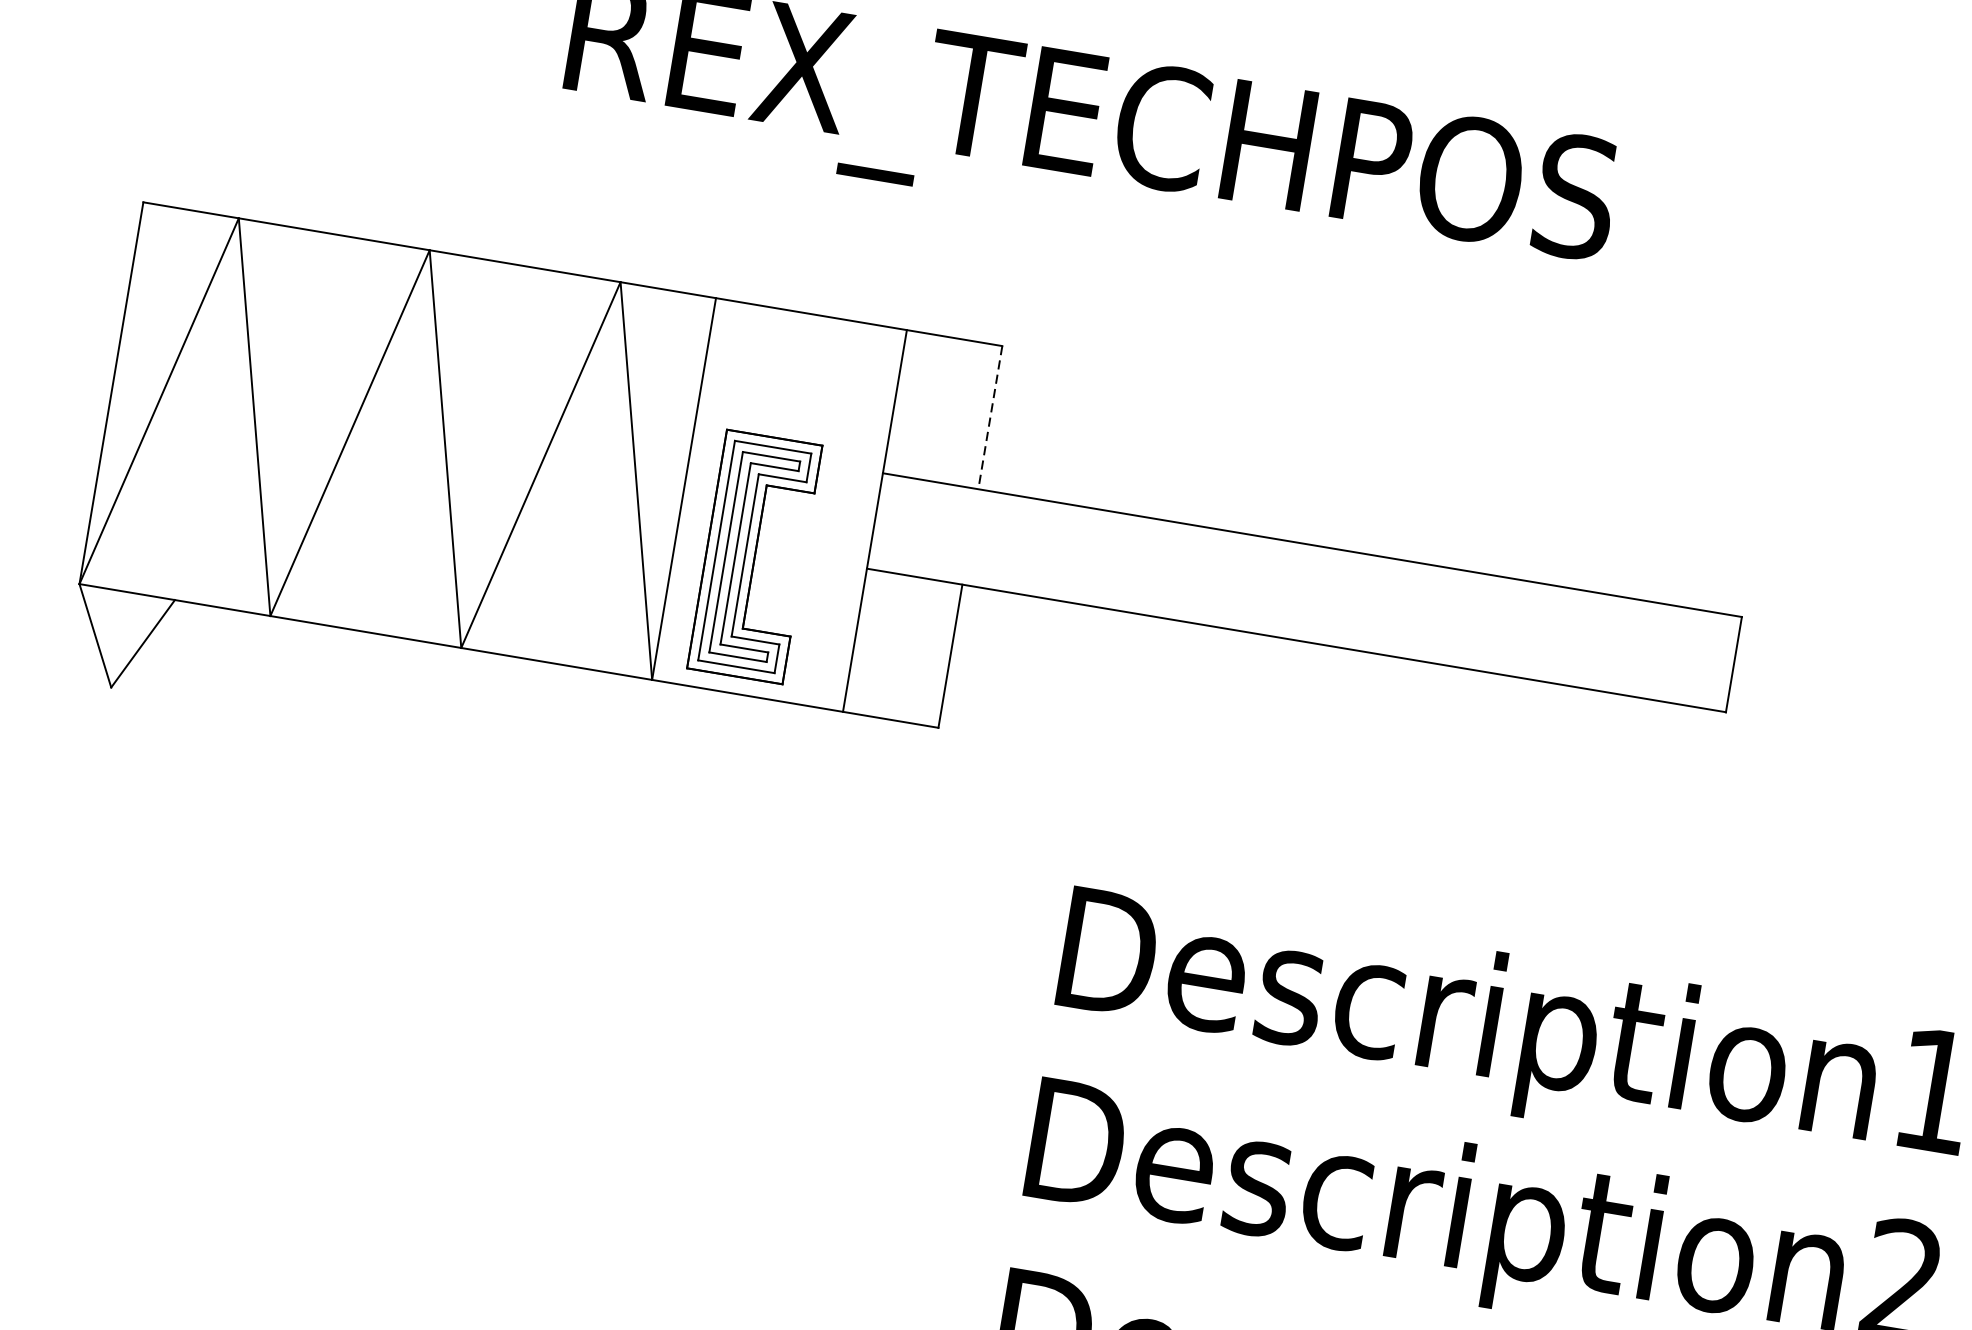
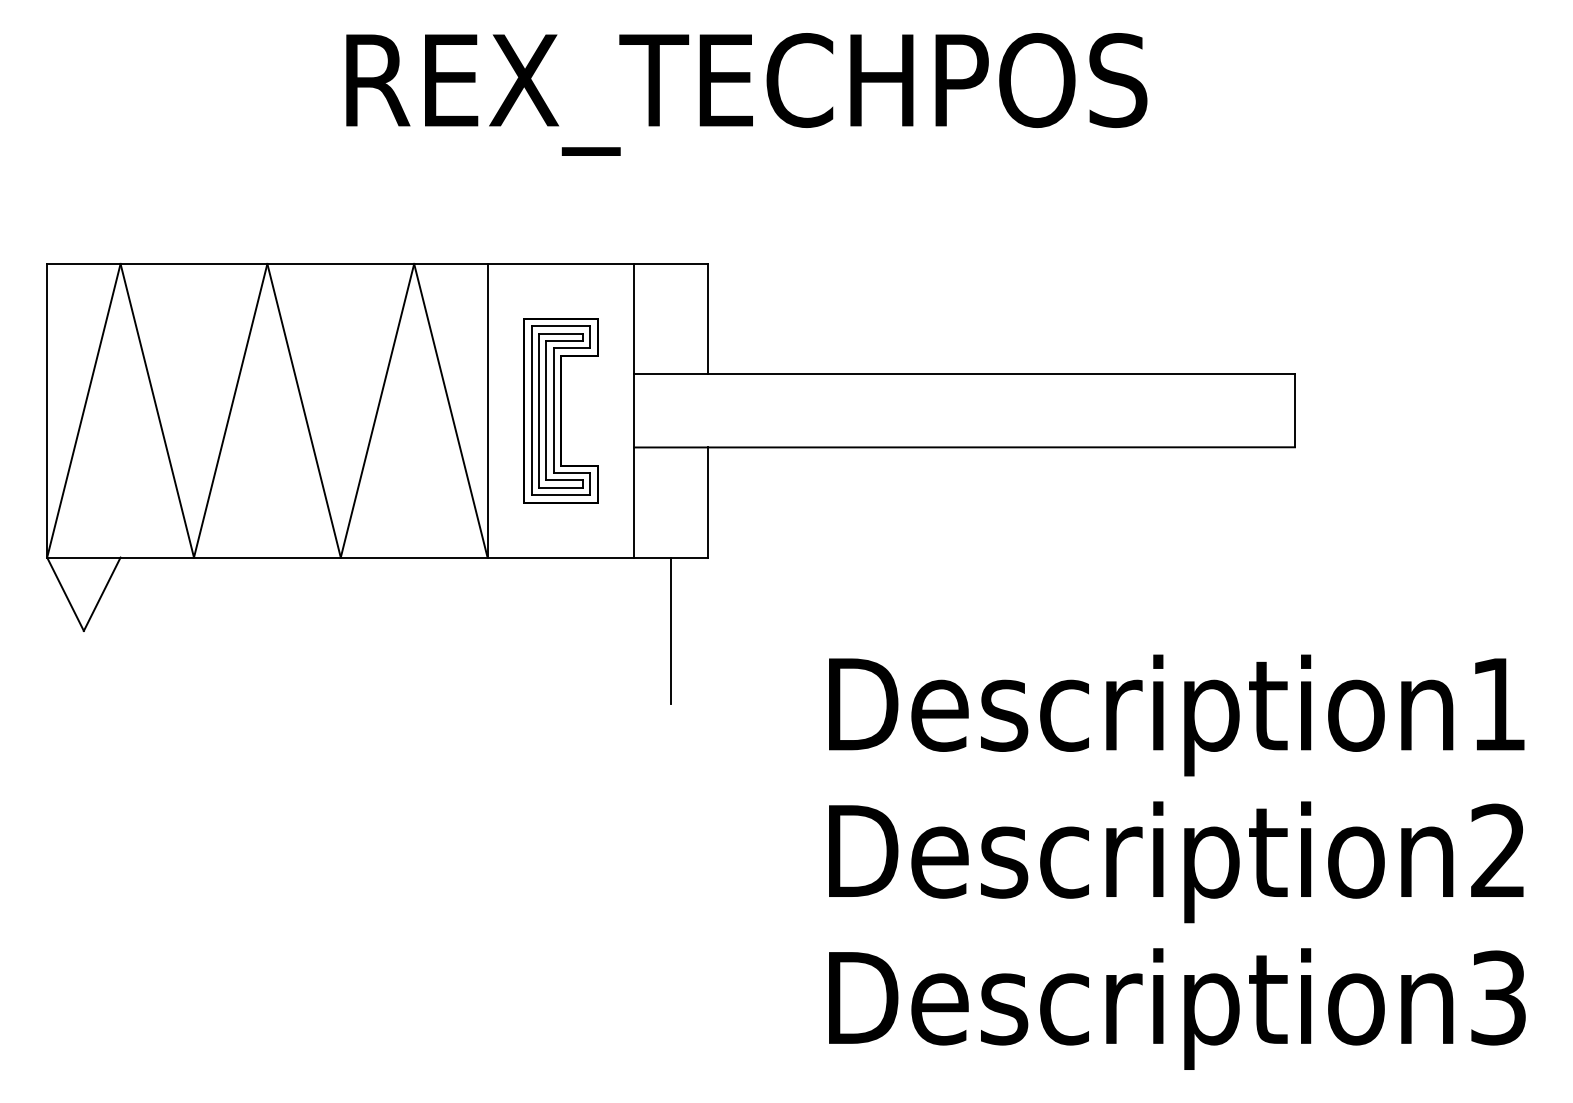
line: (989, 418) -> (707, 319), dashed -> solid
part: (754, 556) -> (560, 410), moved
line: (875, 814) -> (671, 630), added

